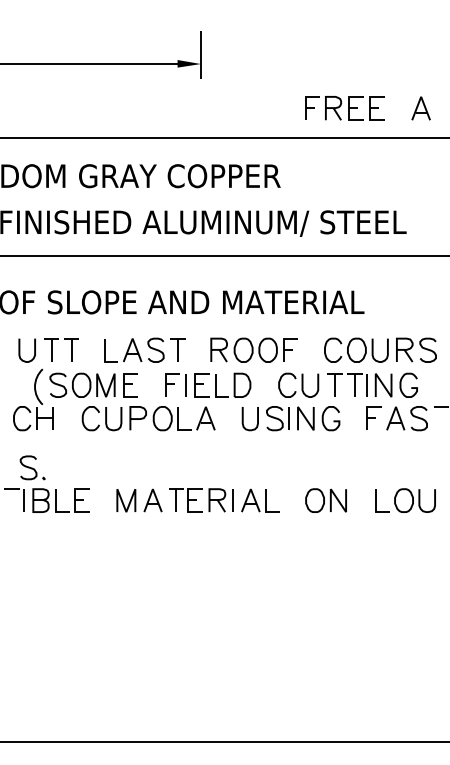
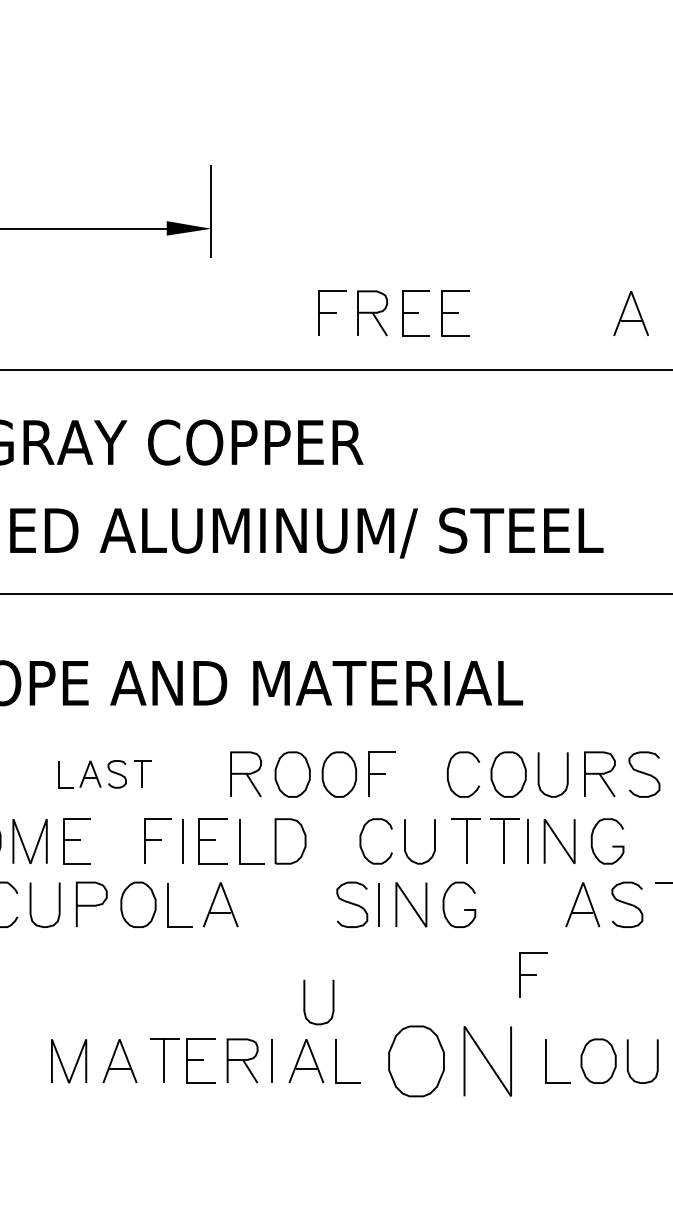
part: (344, 108) -> (393, 313), moved
part: (144, 349) -> (103, 773), size x0.6
part: (373, 417) -> (532, 973), moved
curve: (243, 419) -> (305, 1003), moved
part: (325, 500) -> (448, 1060), size x1.6

